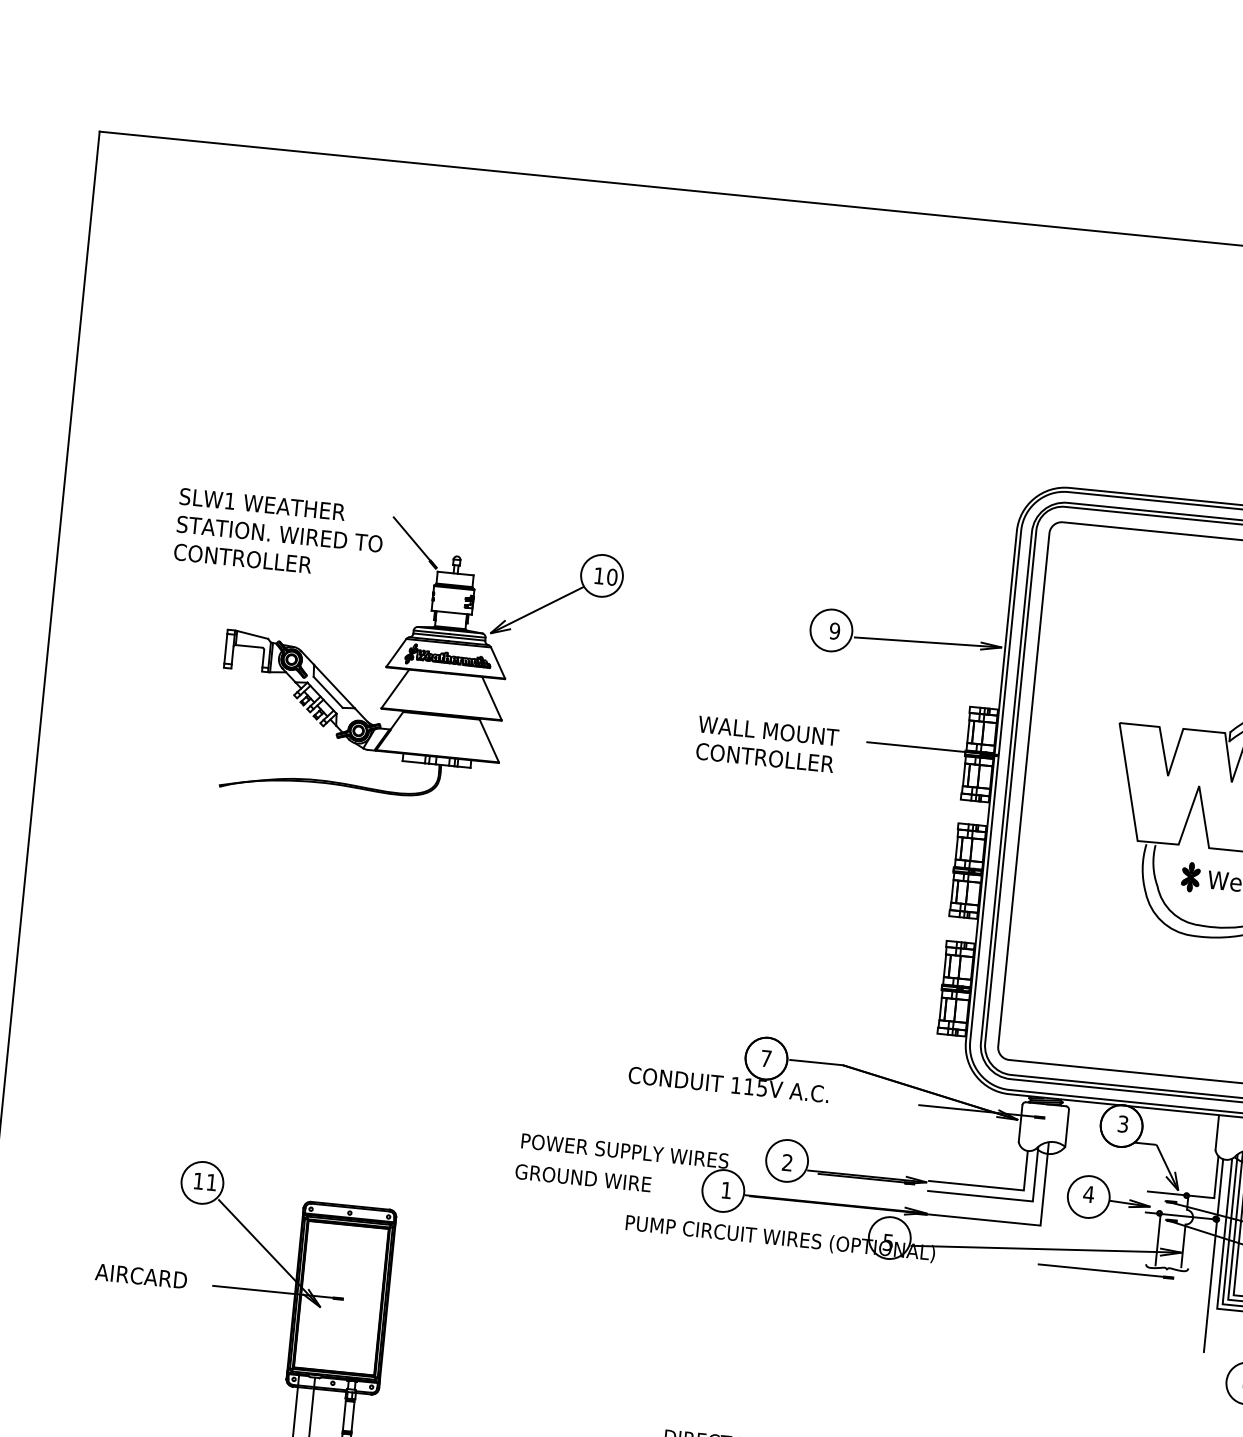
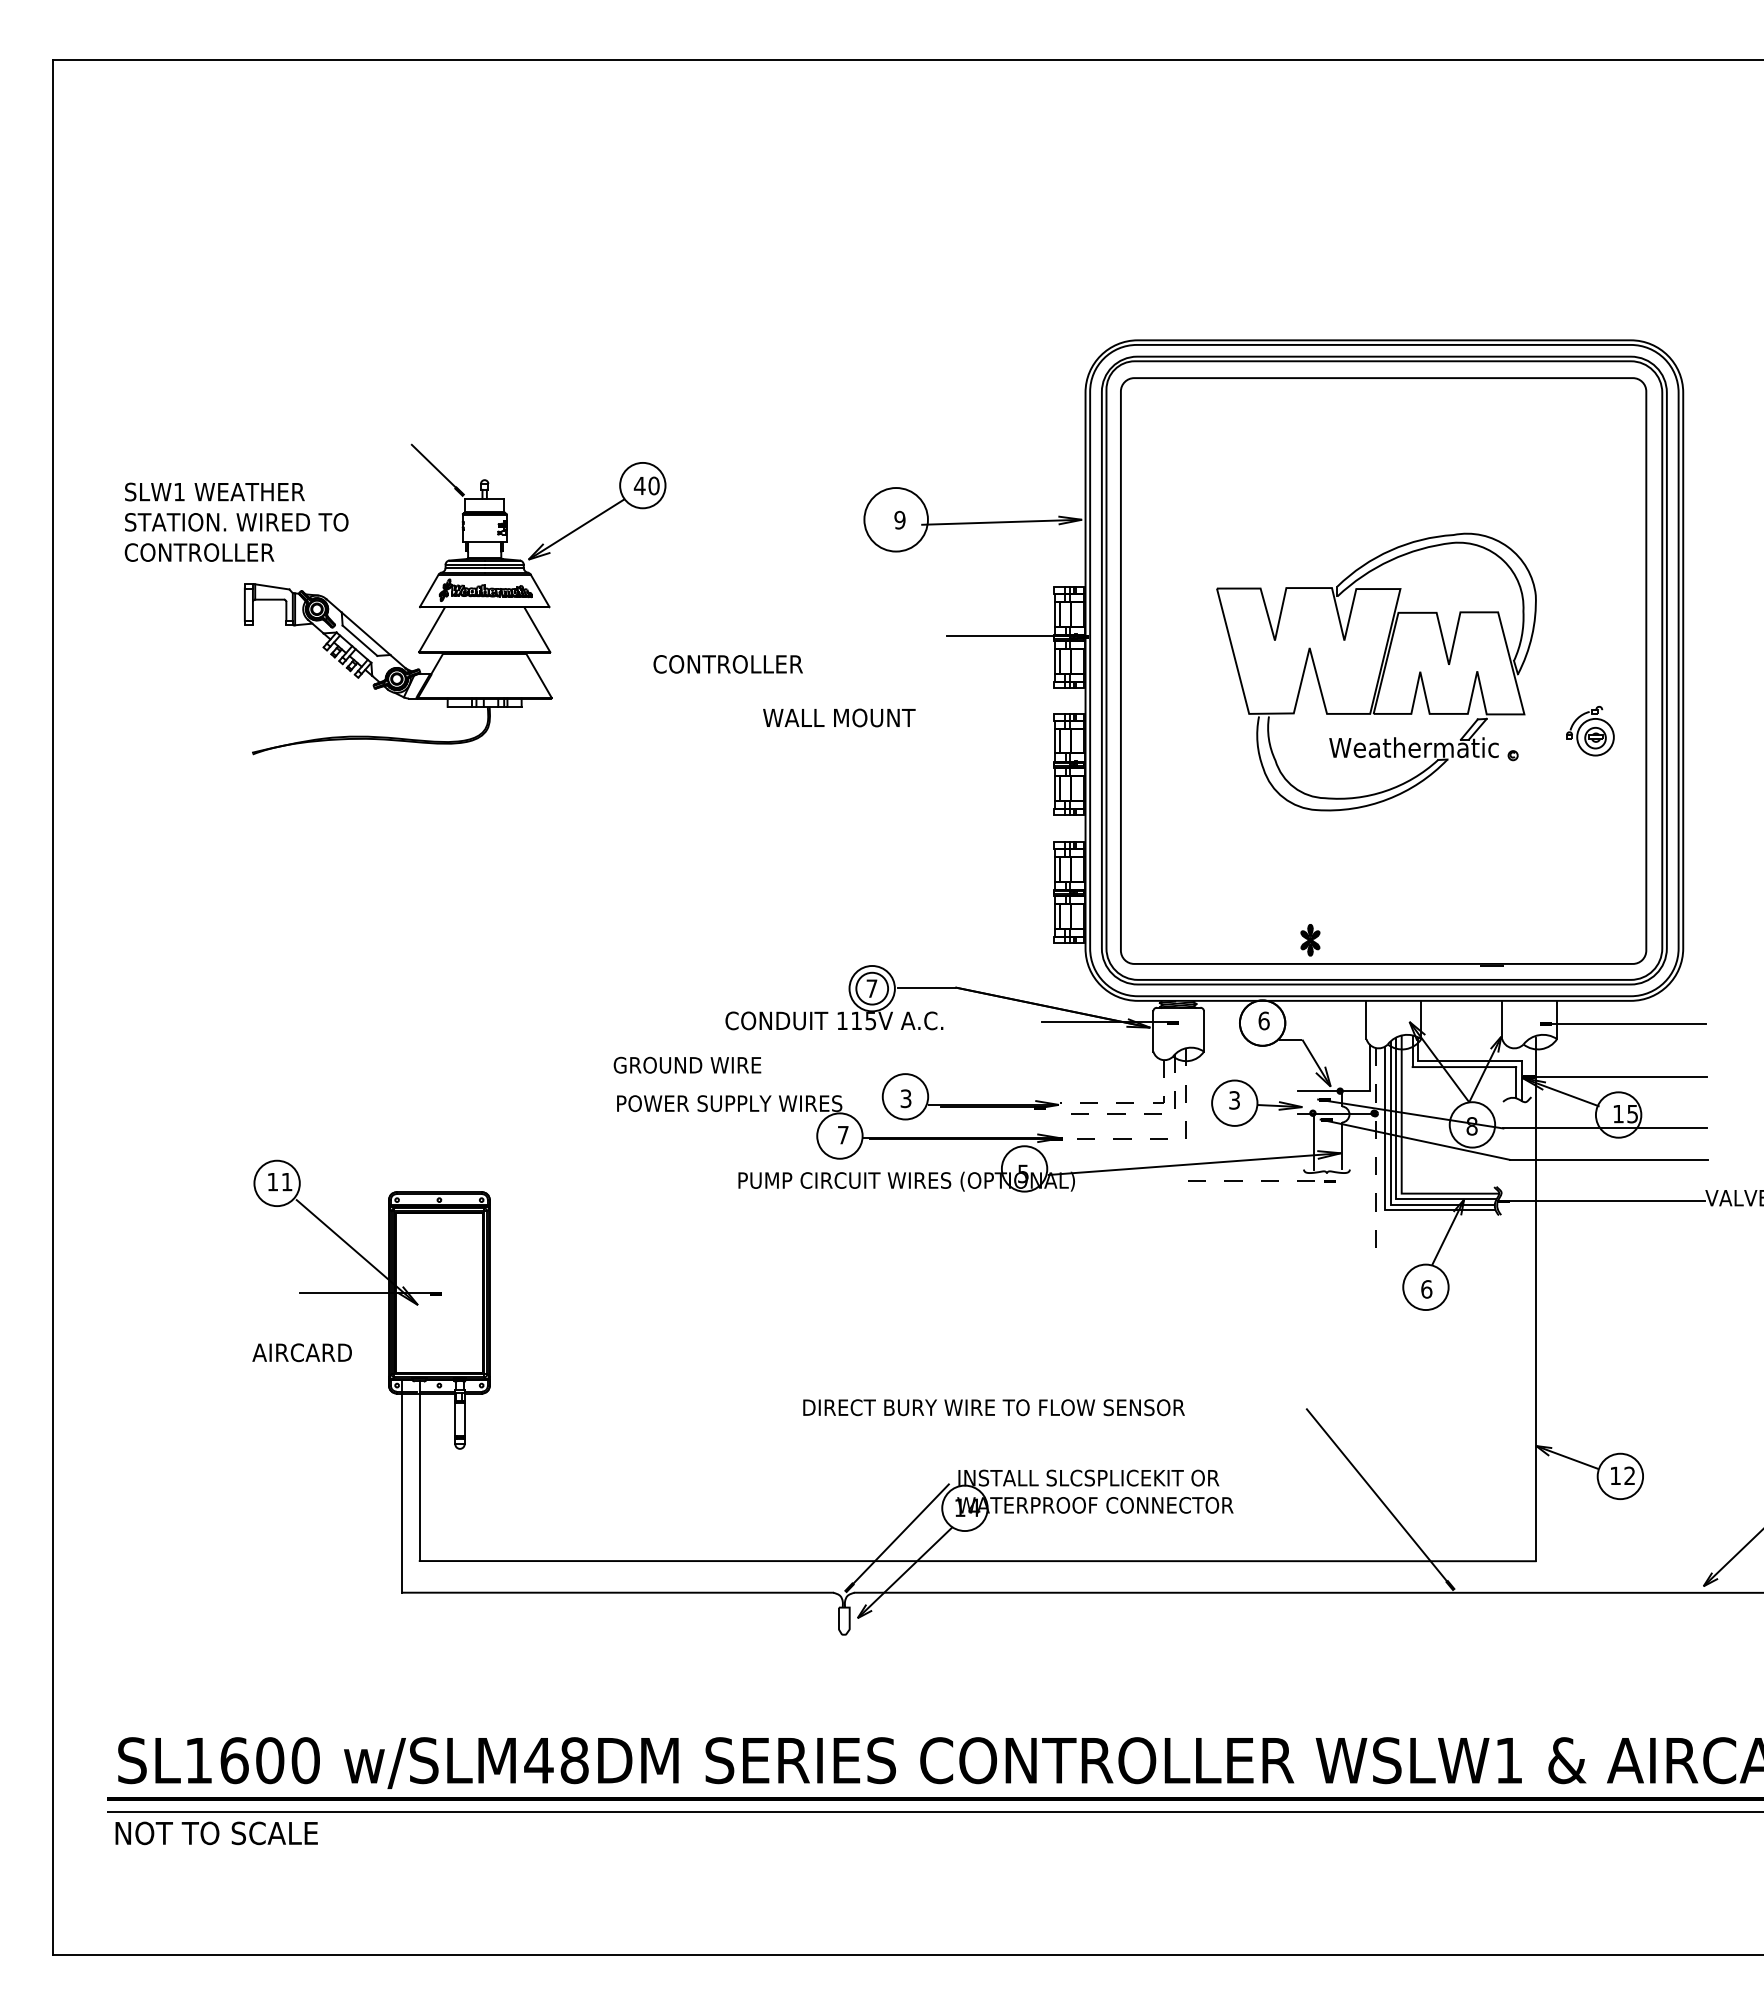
text: (279, 533) -> (236, 521), moved
text: (598, 575) -> (639, 485), 10 -> 40
circle: (830, 630) -> (895, 519), size x1.4
text: (768, 730) -> (839, 717), moved
text: (764, 757) -> (727, 664), moved
part: (1190, 877) -> (1310, 940), moved
circle: (765, 1058) -> (871, 988), size x0.7
text: (1122, 1123) -> (1263, 1020), 3 -> 6
text: (786, 1162) -> (905, 1098), 2 -> 3
text: (583, 1177) -> (687, 1064), moved
line: (995, 1187) -> (1133, 1103), solid -> dashed
text: (726, 1190) -> (843, 1135), 1 -> 7
text: (1088, 1194) -> (1234, 1100), 4 -> 3
line: (1007, 1199) -> (1147, 1114), solid -> dashed
line: (1023, 1224) -> (1167, 1139), solid -> dashed
line: (1213, 1256) -> (1375, 1153), solid -> dashed
line: (1105, 1271) -> (1260, 1181), solid -> dashed
text: (140, 1275) -> (301, 1352), moved

